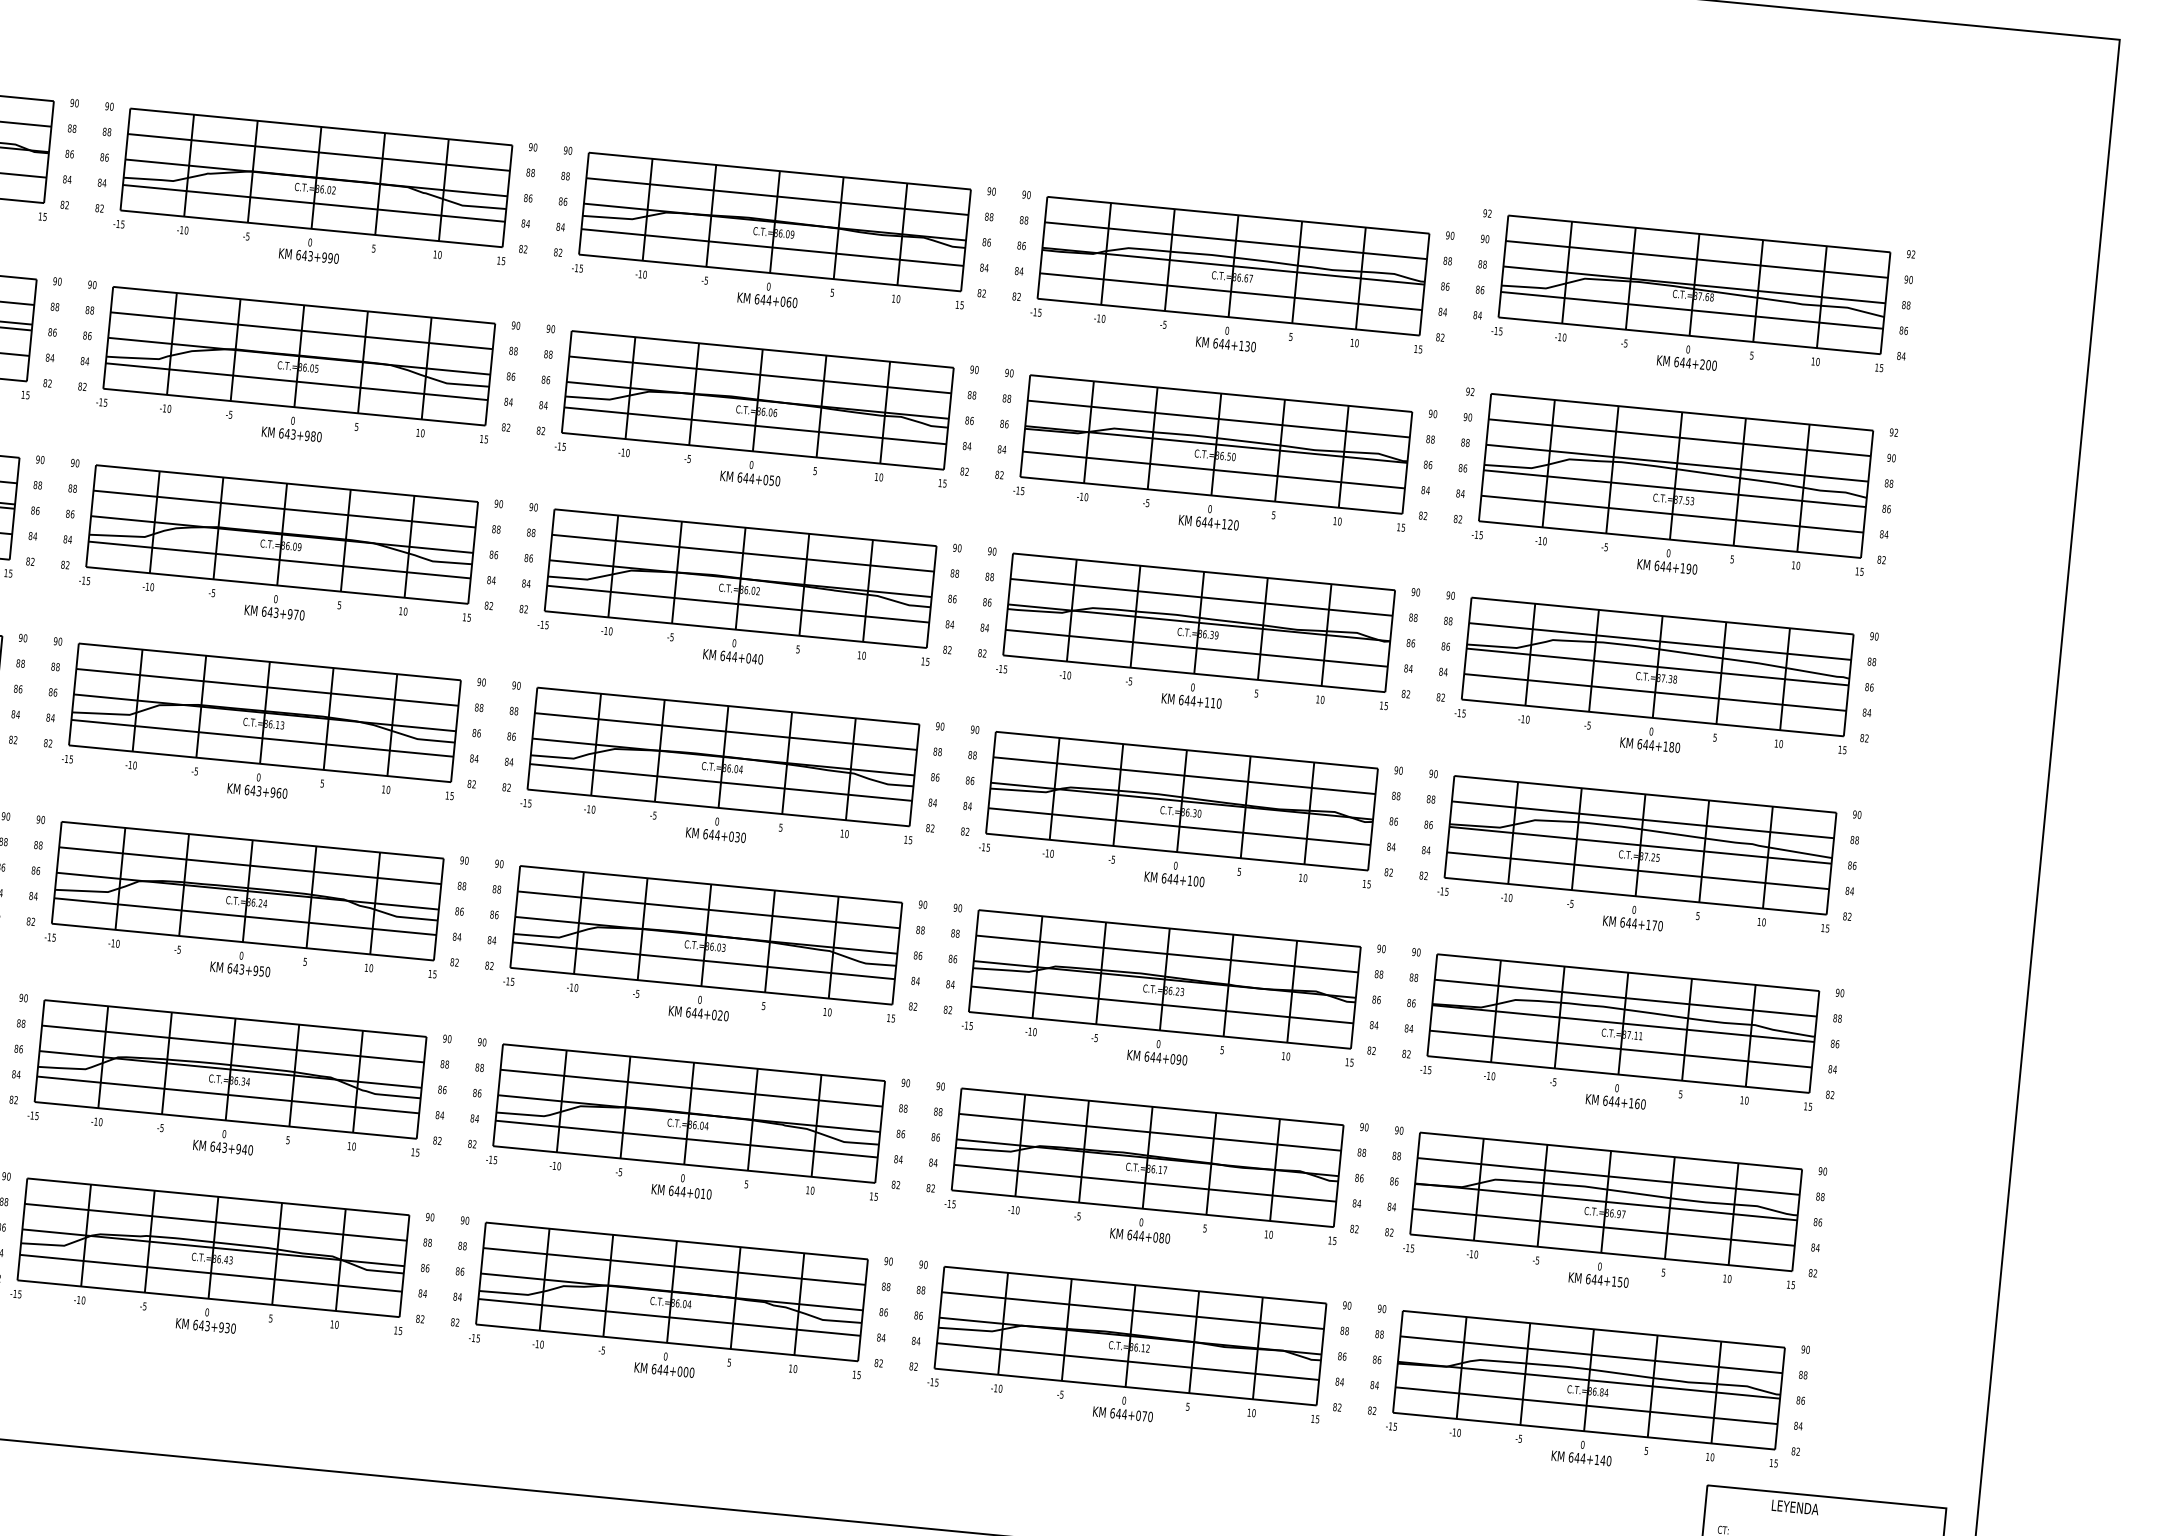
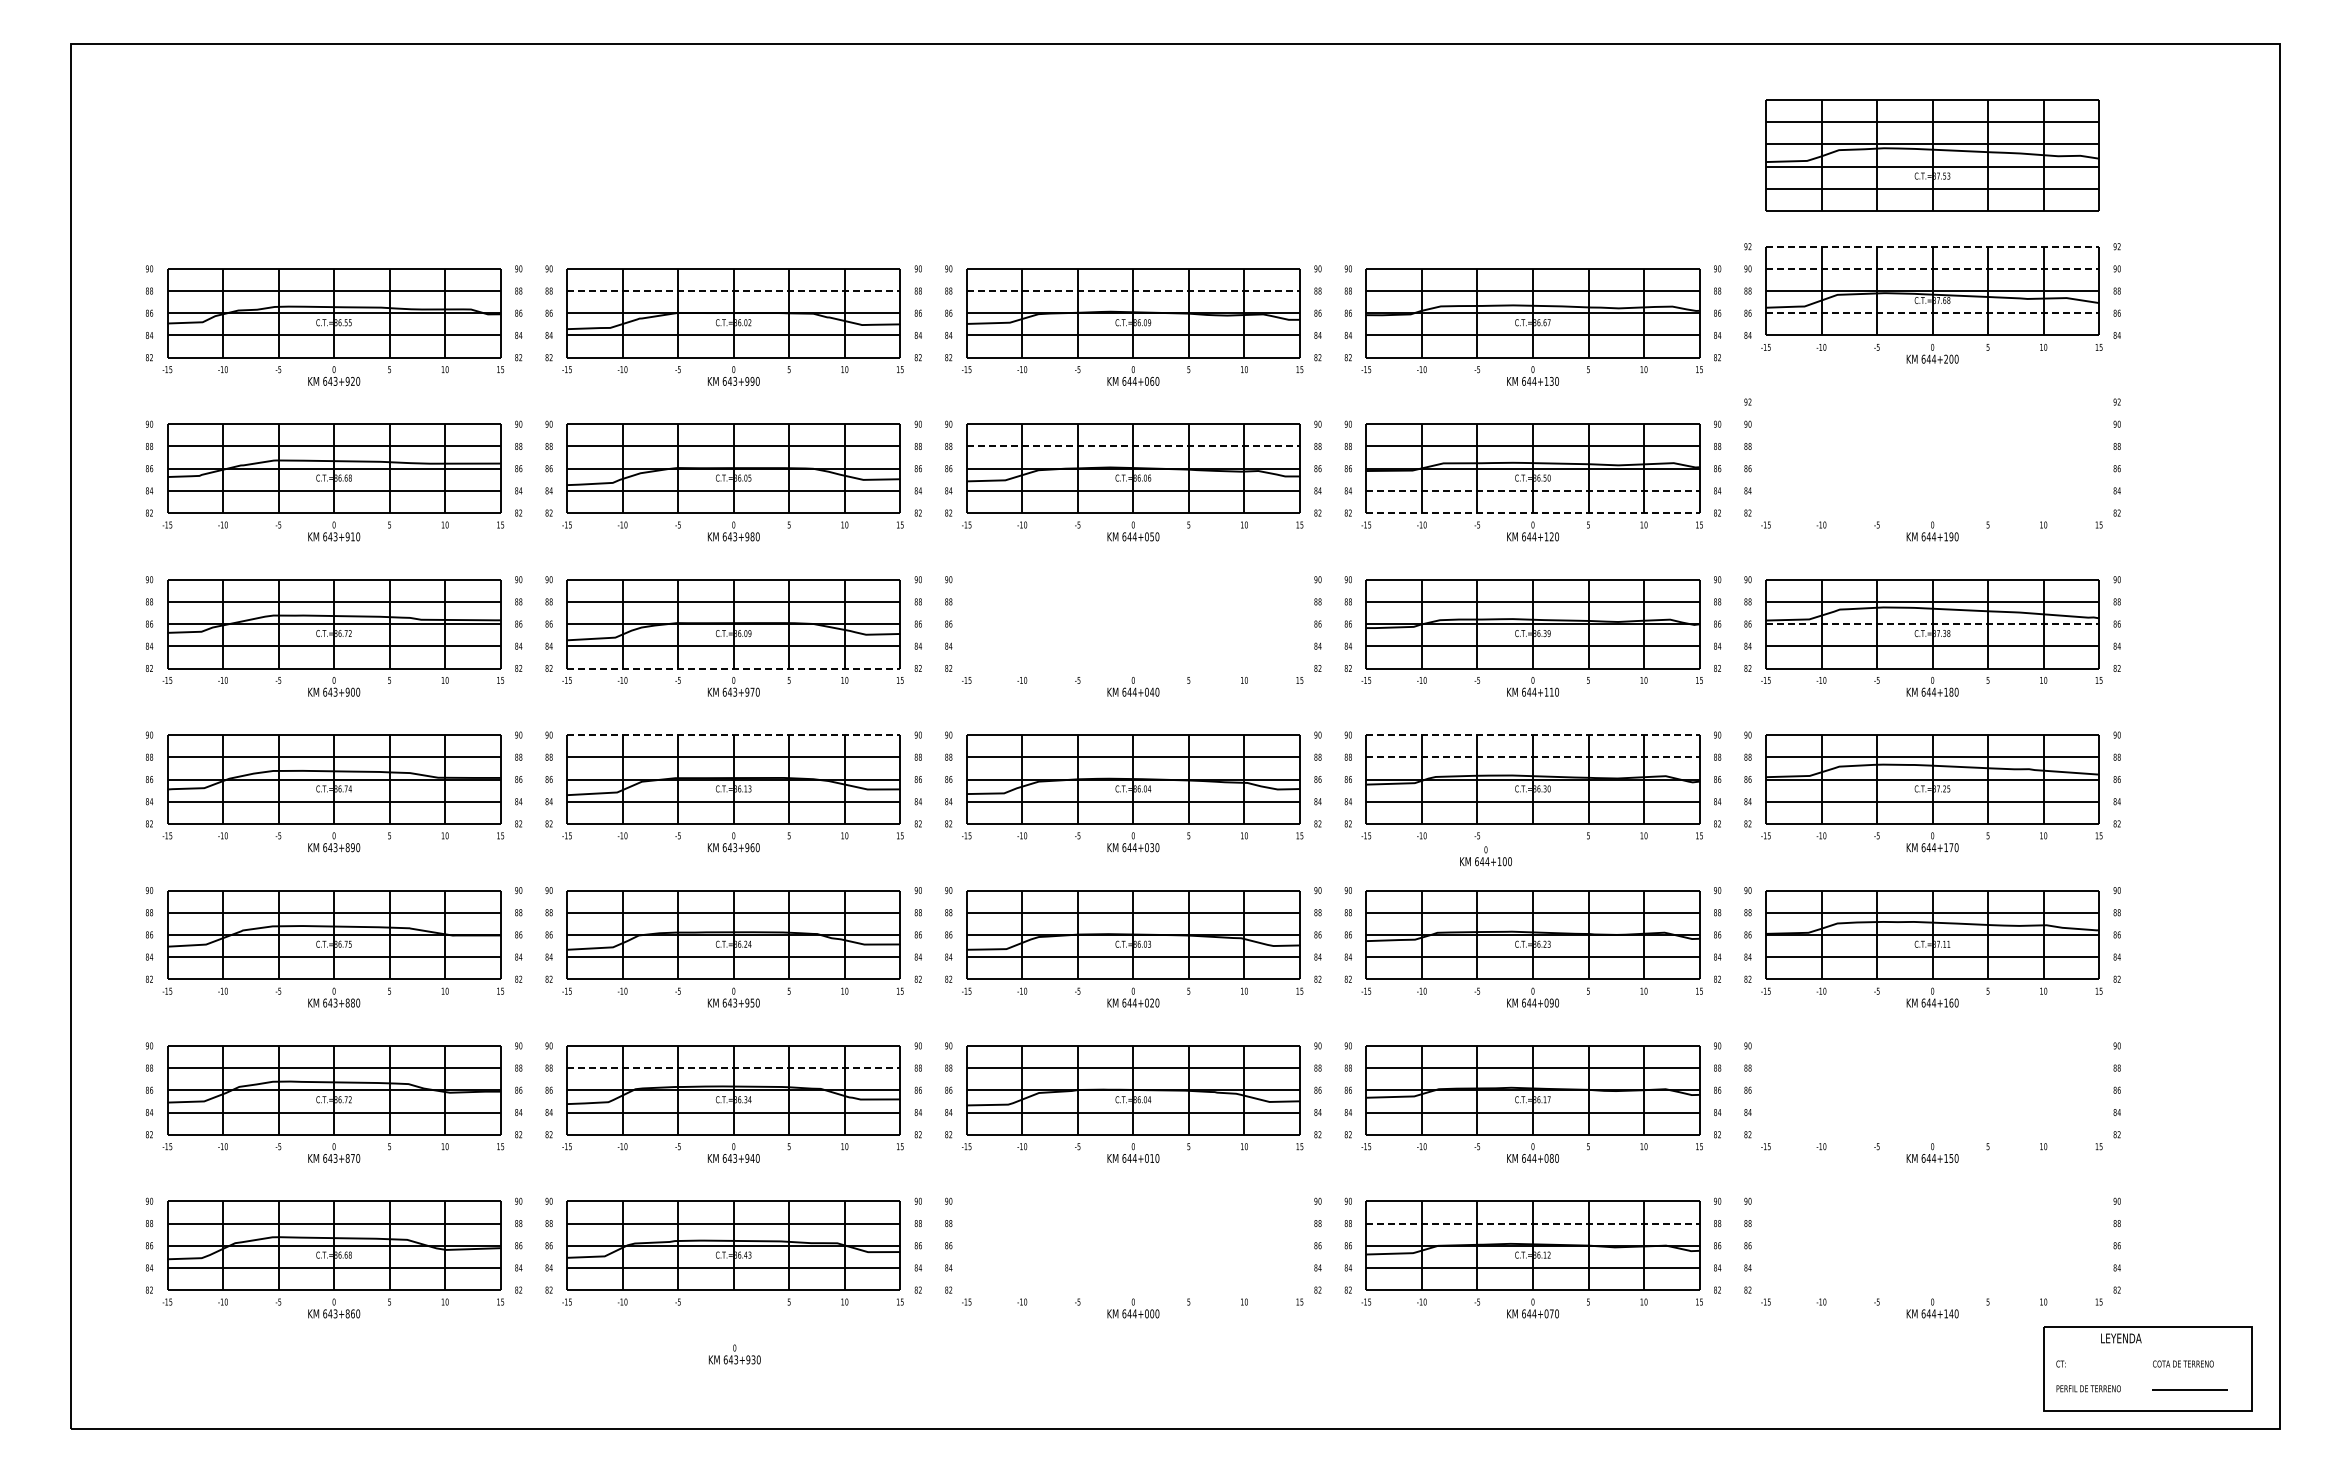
line: (318, 152) -> (733, 291), solid -> dashed
line: (777, 197) -> (1133, 291), solid -> dashed
line: (1699, 233) -> (1932, 246), solid -> dashed
line: (1696, 258) -> (1932, 268), solid -> dashed
line: (1691, 310) -> (1932, 313), solid -> dashed
line: (760, 374) -> (1133, 446), solid -> dashed
line: (1213, 469) -> (1532, 490), solid -> dashed
part: (1675, 475) -> (1932, 155), moved
line: (1210, 495) -> (1532, 513), solid -> dashed
part: (740, 579) -> (1133, 624), removed
line: (276, 585) -> (733, 668), solid -> dashed
line: (269, 662) -> (733, 735), solid -> dashed
line: (1657, 667) -> (1932, 624), solid -> dashed
line: (1186, 750) -> (1532, 735), solid -> dashed
line: (1183, 775) -> (1532, 757), solid -> dashed
text: (1174, 873) -> (1485, 856), moved
line: (232, 1044) -> (733, 1068), solid -> dashed
part: (1606, 1202) -> (1932, 1090), removed
part: (672, 1291) -> (1133, 1245), removed
line: (1132, 1310) -> (1532, 1223), solid -> dashed
text: (206, 1319) -> (734, 1354), moved
part: (1588, 1379) -> (1932, 1245), removed

